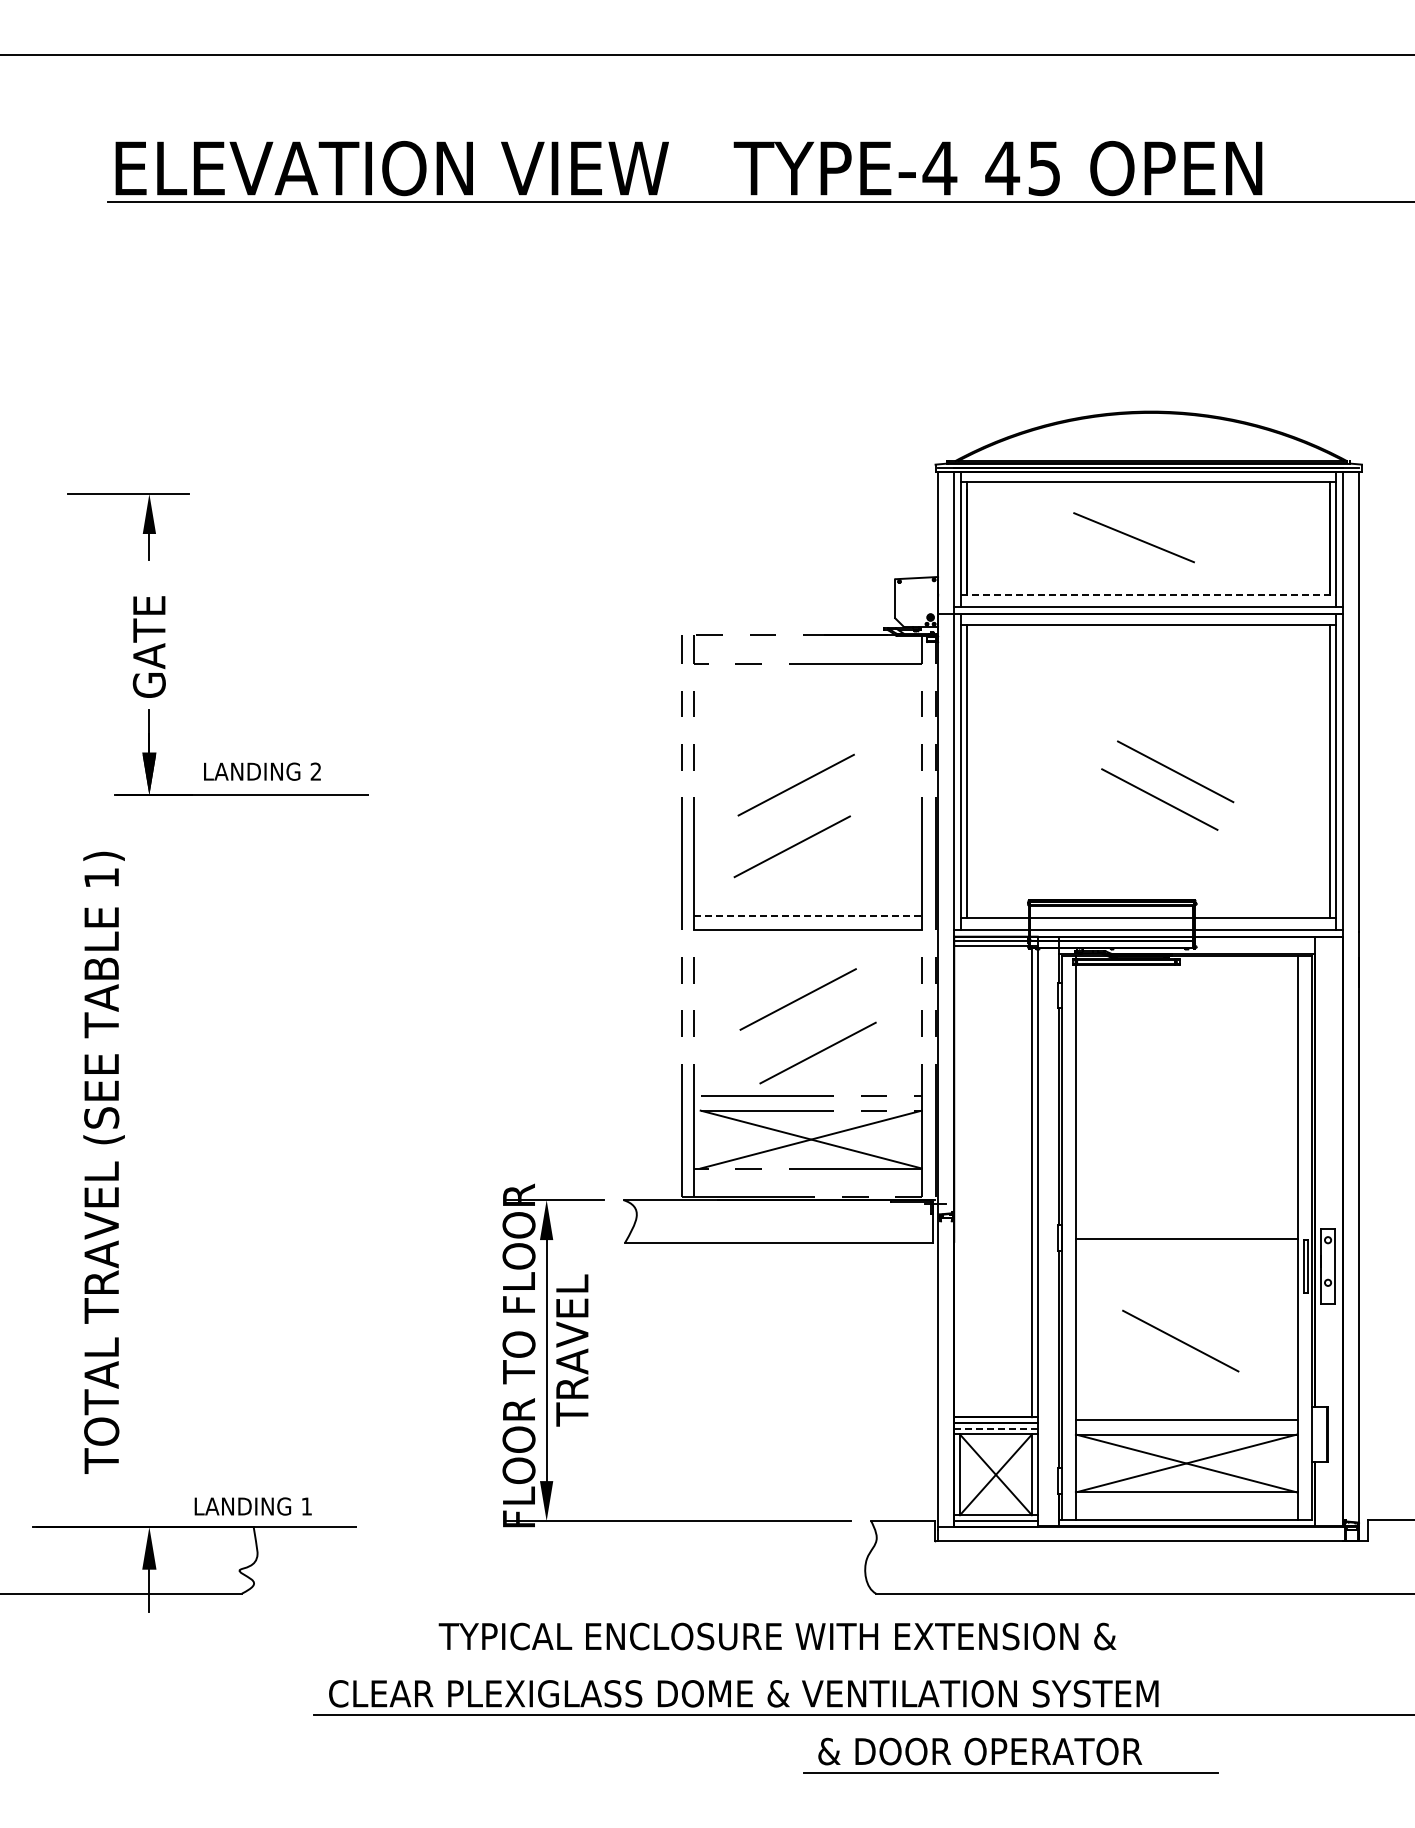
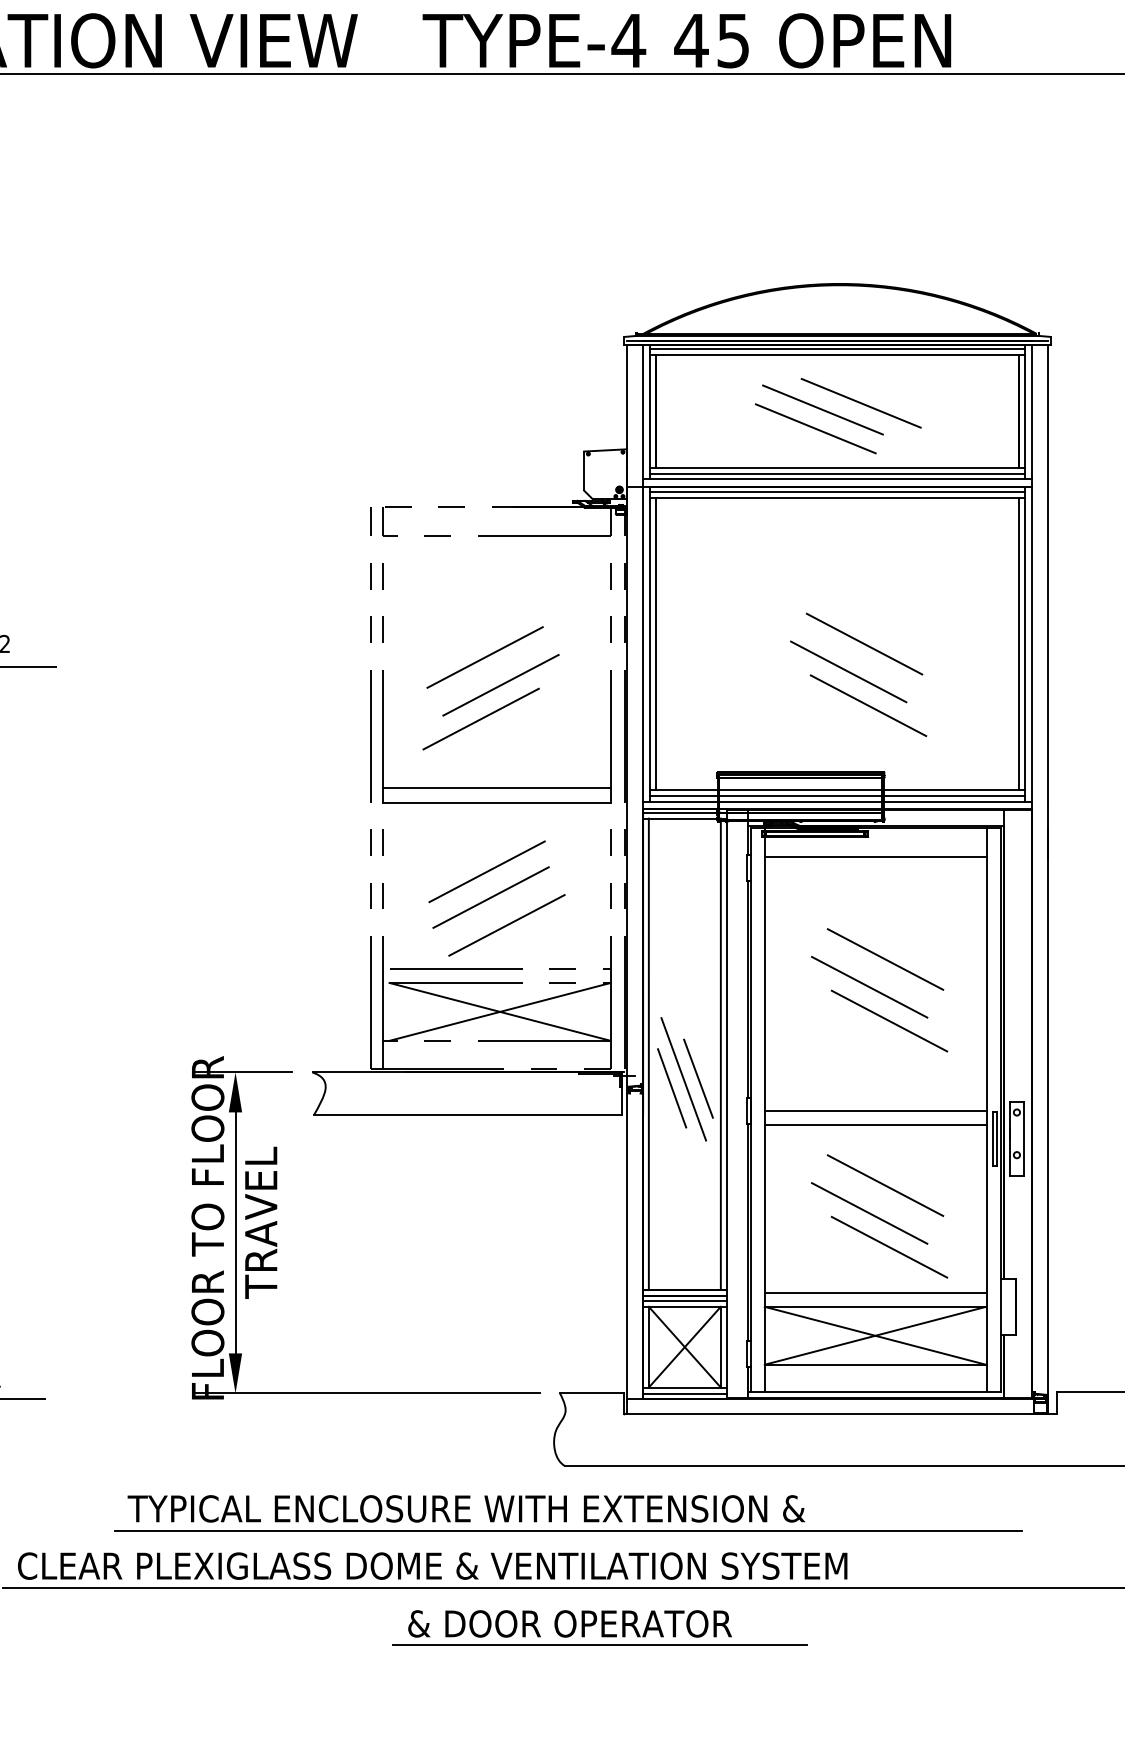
line: (1148, 476) -> (837, 348), added
line: (1172, 530) -> (861, 402), added
line: (1126, 556) -> (815, 428), added
line: (1149, 595) -> (838, 467), dashed -> solid
line: (1148, 601) -> (837, 473), added
line: (1148, 619) -> (837, 491), added
line: (811, 812) -> (500, 684), added
line: (1179, 833) -> (868, 705), added
line: (808, 916) -> (497, 788), dashed -> solid
line: (1148, 923) -> (837, 795), added
line: (1186, 984) -> (875, 856), added
line: (801, 1025) -> (490, 897), added
line: (1196, 1086) -> (885, 958), added
line: (1180, 1114) -> (869, 986), added
line: (1200, 1148) -> (889, 1020), added
line: (959, 1181) -> (648, 1053), added
line: (994, 1206) -> (683, 1078), added
line: (1009, 1206) -> (698, 1078), added
line: (982, 1216) -> (671, 1088), added
line: (1186, 1253) -> (875, 1125), added
line: (1196, 1313) -> (885, 1185), added
line: (1200, 1374) -> (889, 1246), added
line: (995, 1428) -> (684, 1300), dashed -> solid
line: (879, 1658) -> (568, 1530), added
part: (1010, 1755) -> (600, 1627), moved

